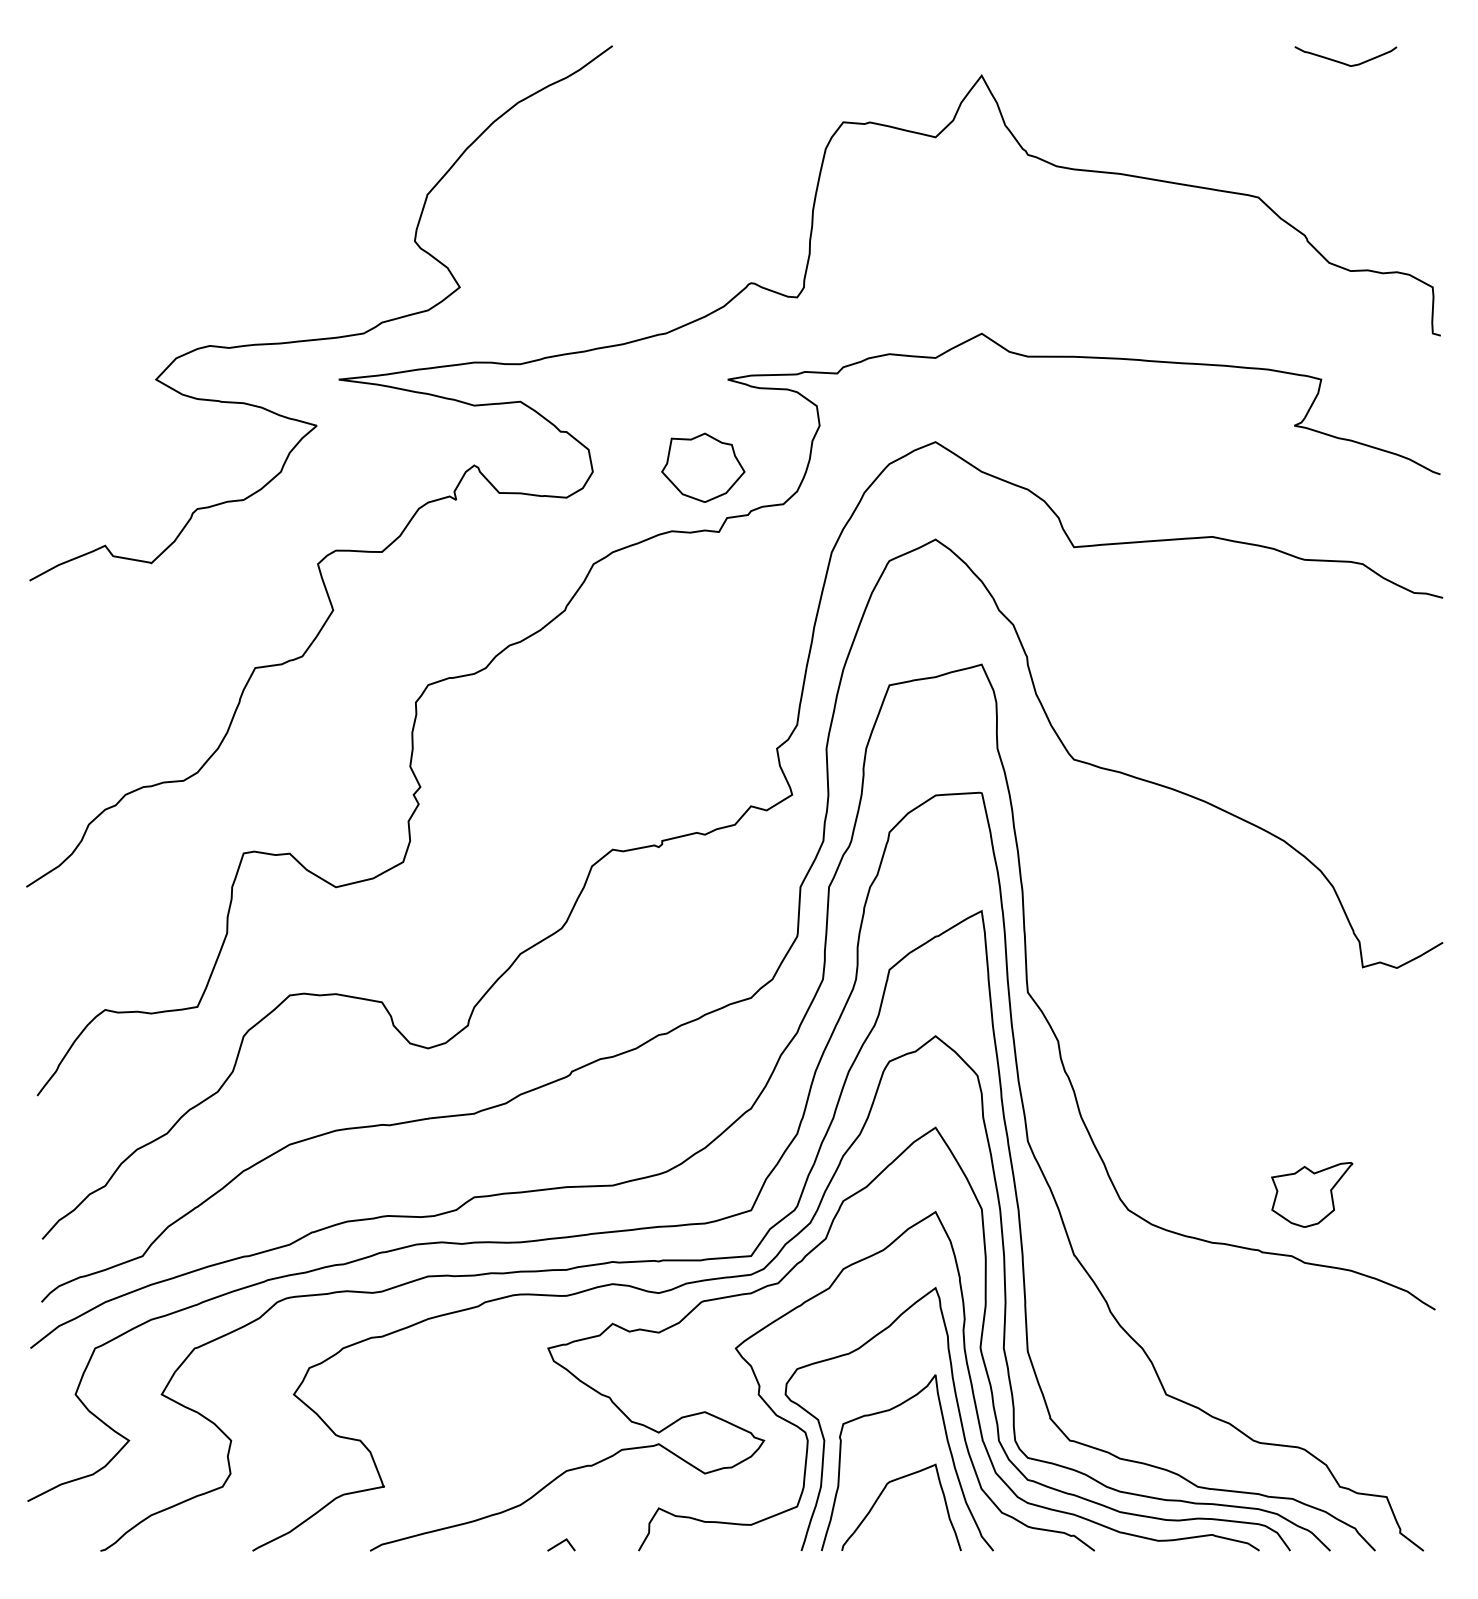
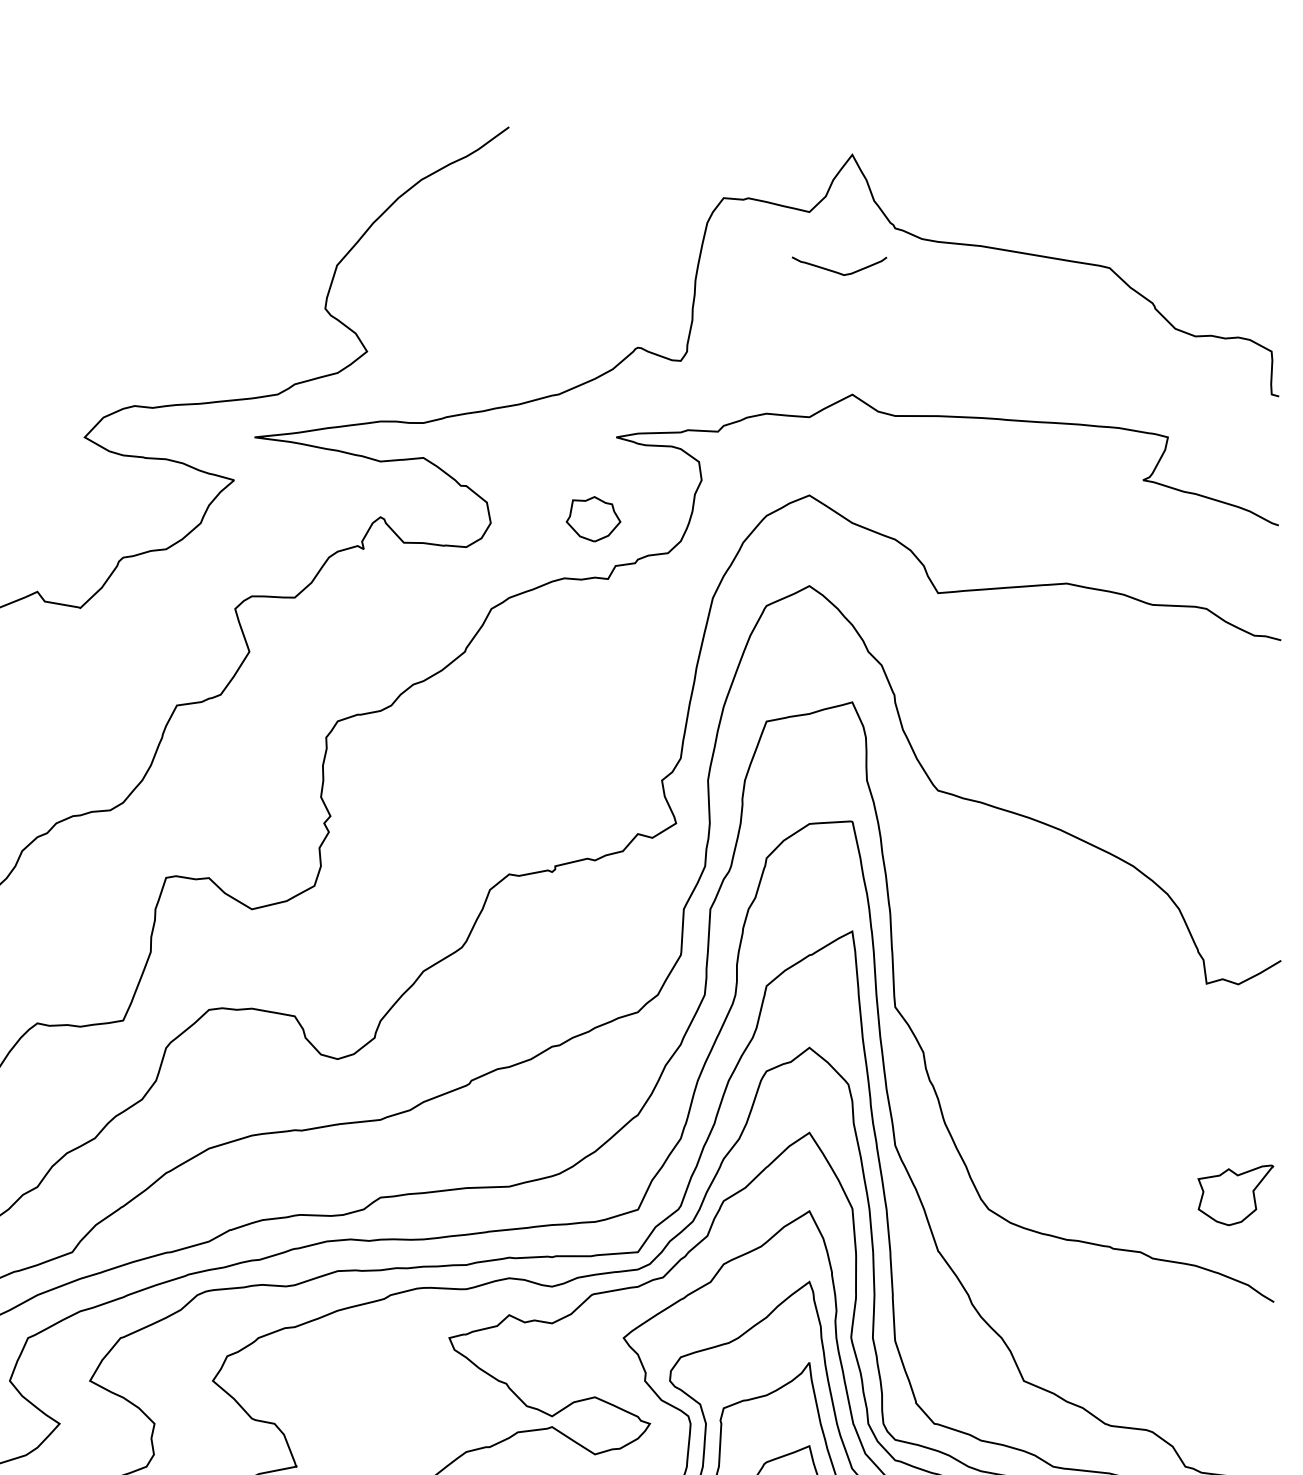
curve: (1344, 62) -> (838, 271), moved
part: (703, 467) -> (593, 519), size x0.7
part: (1312, 1194) -> (1236, 1194), moved

